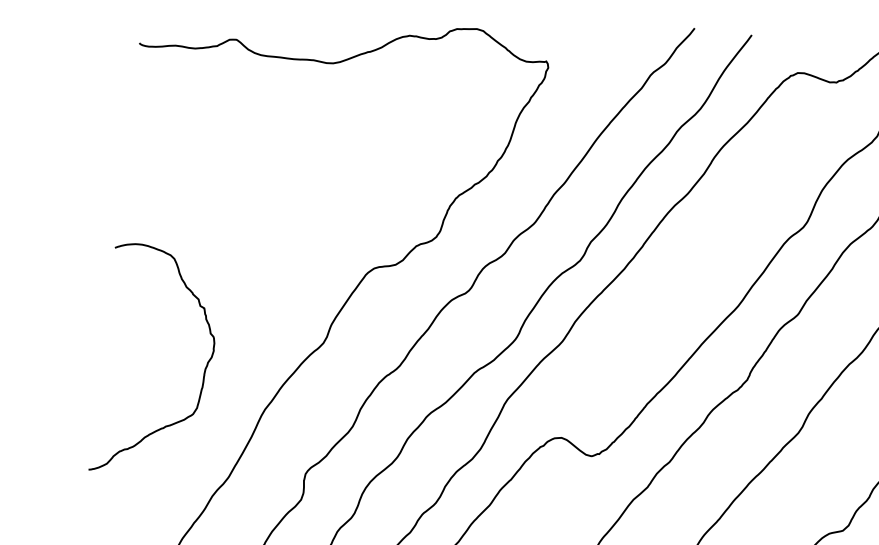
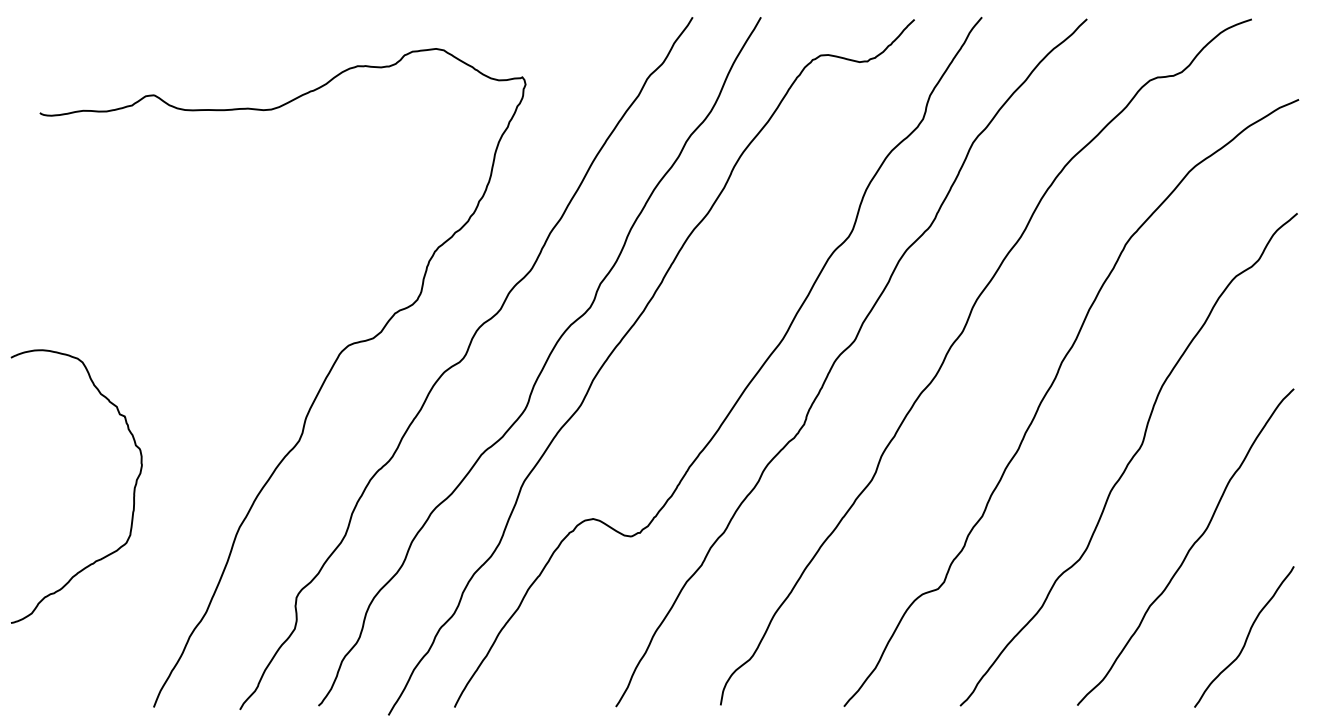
curve: (204, 369) -> (133, 488), moved

